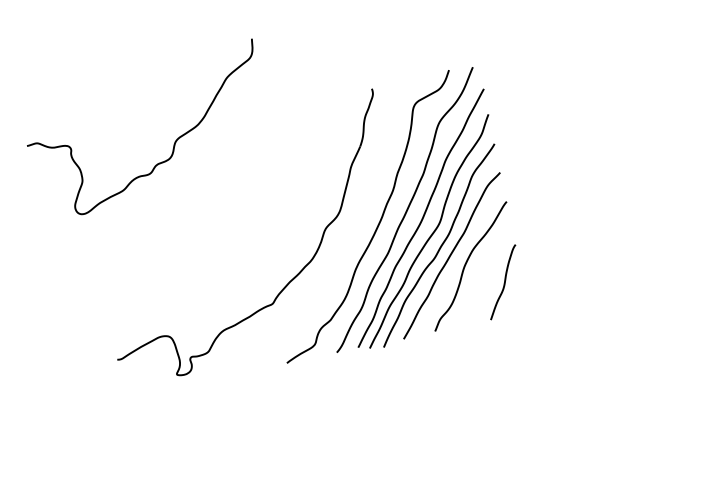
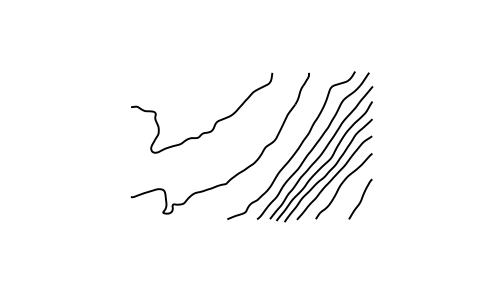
curve: (172, 144) -> (214, 123), moved

